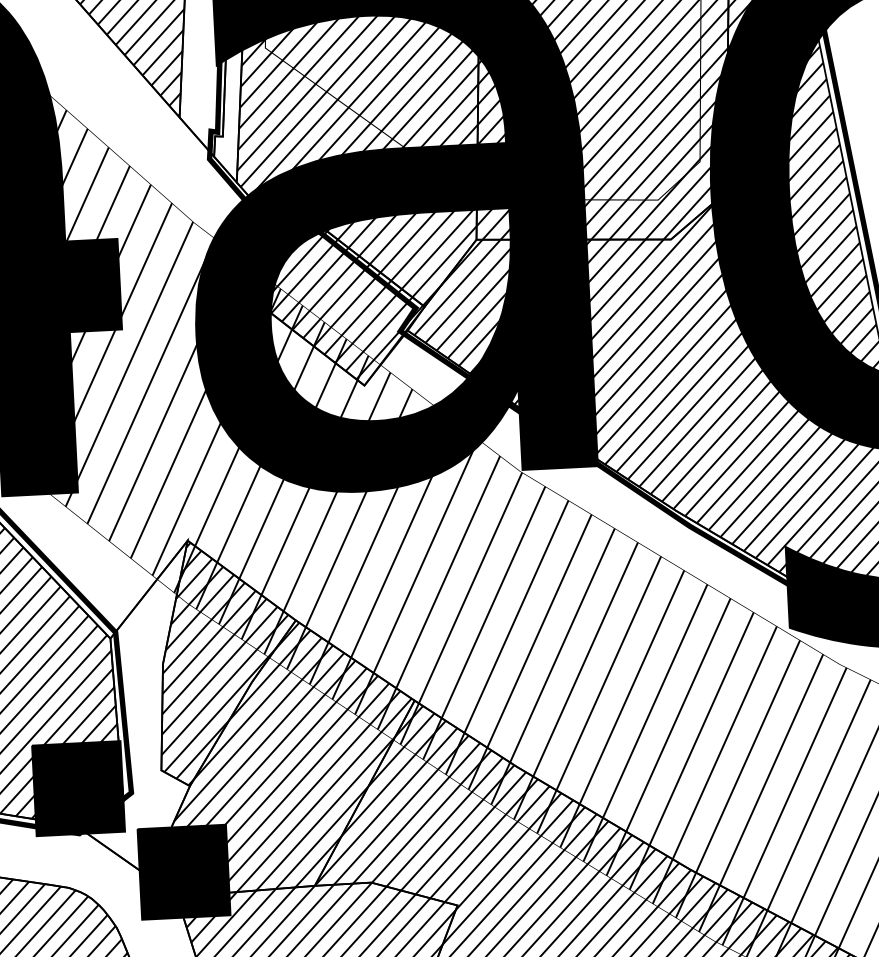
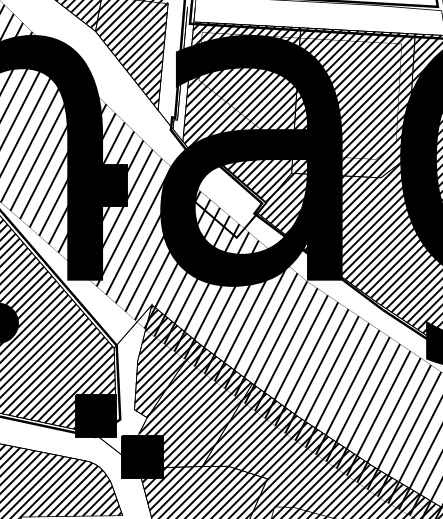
hatch: (331, 297) -> (223, 196), removed

